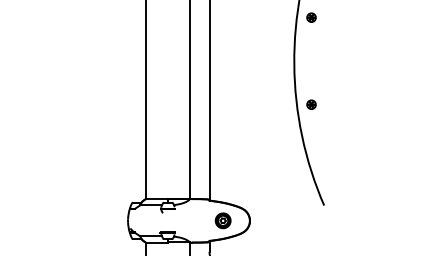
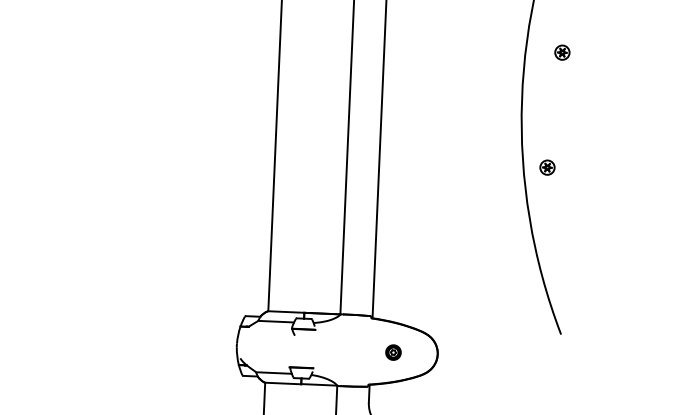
part: (311, 17) -> (562, 52), moved
part: (222, 220) -> (392, 351), size x0.6

